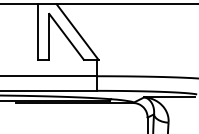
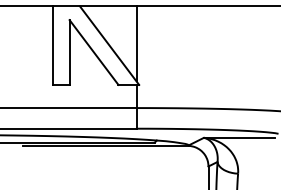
line: (96, 30) -> (136, 43), added

